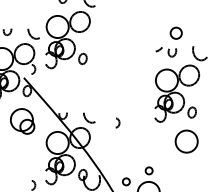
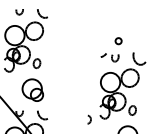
circle: (175, 33) -> (118, 41), size x0.62
part: (77, 89) -> (32, 90), added
part: (117, 122) -> (89, 119), moved

